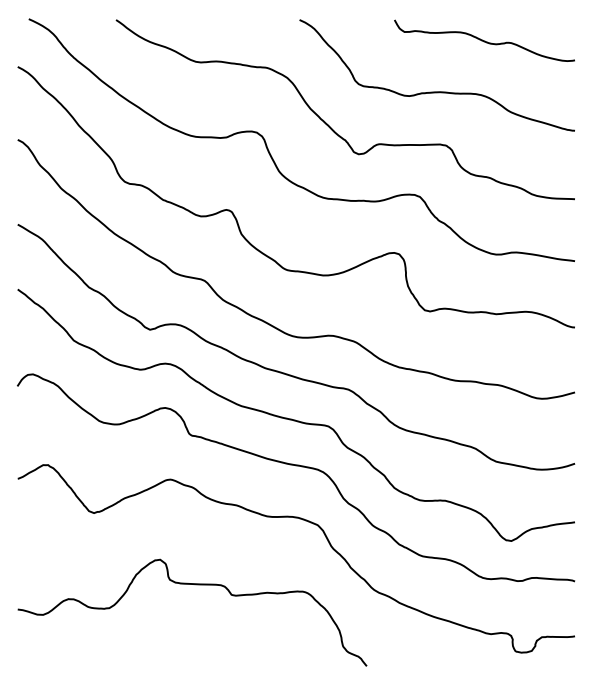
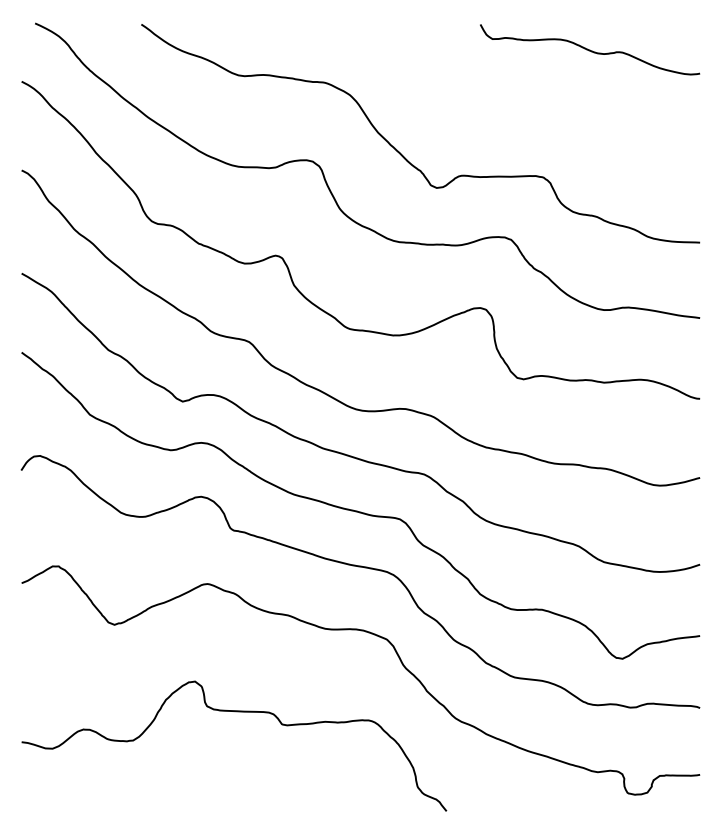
curve: (436, 91) -> (531, 111), removed

